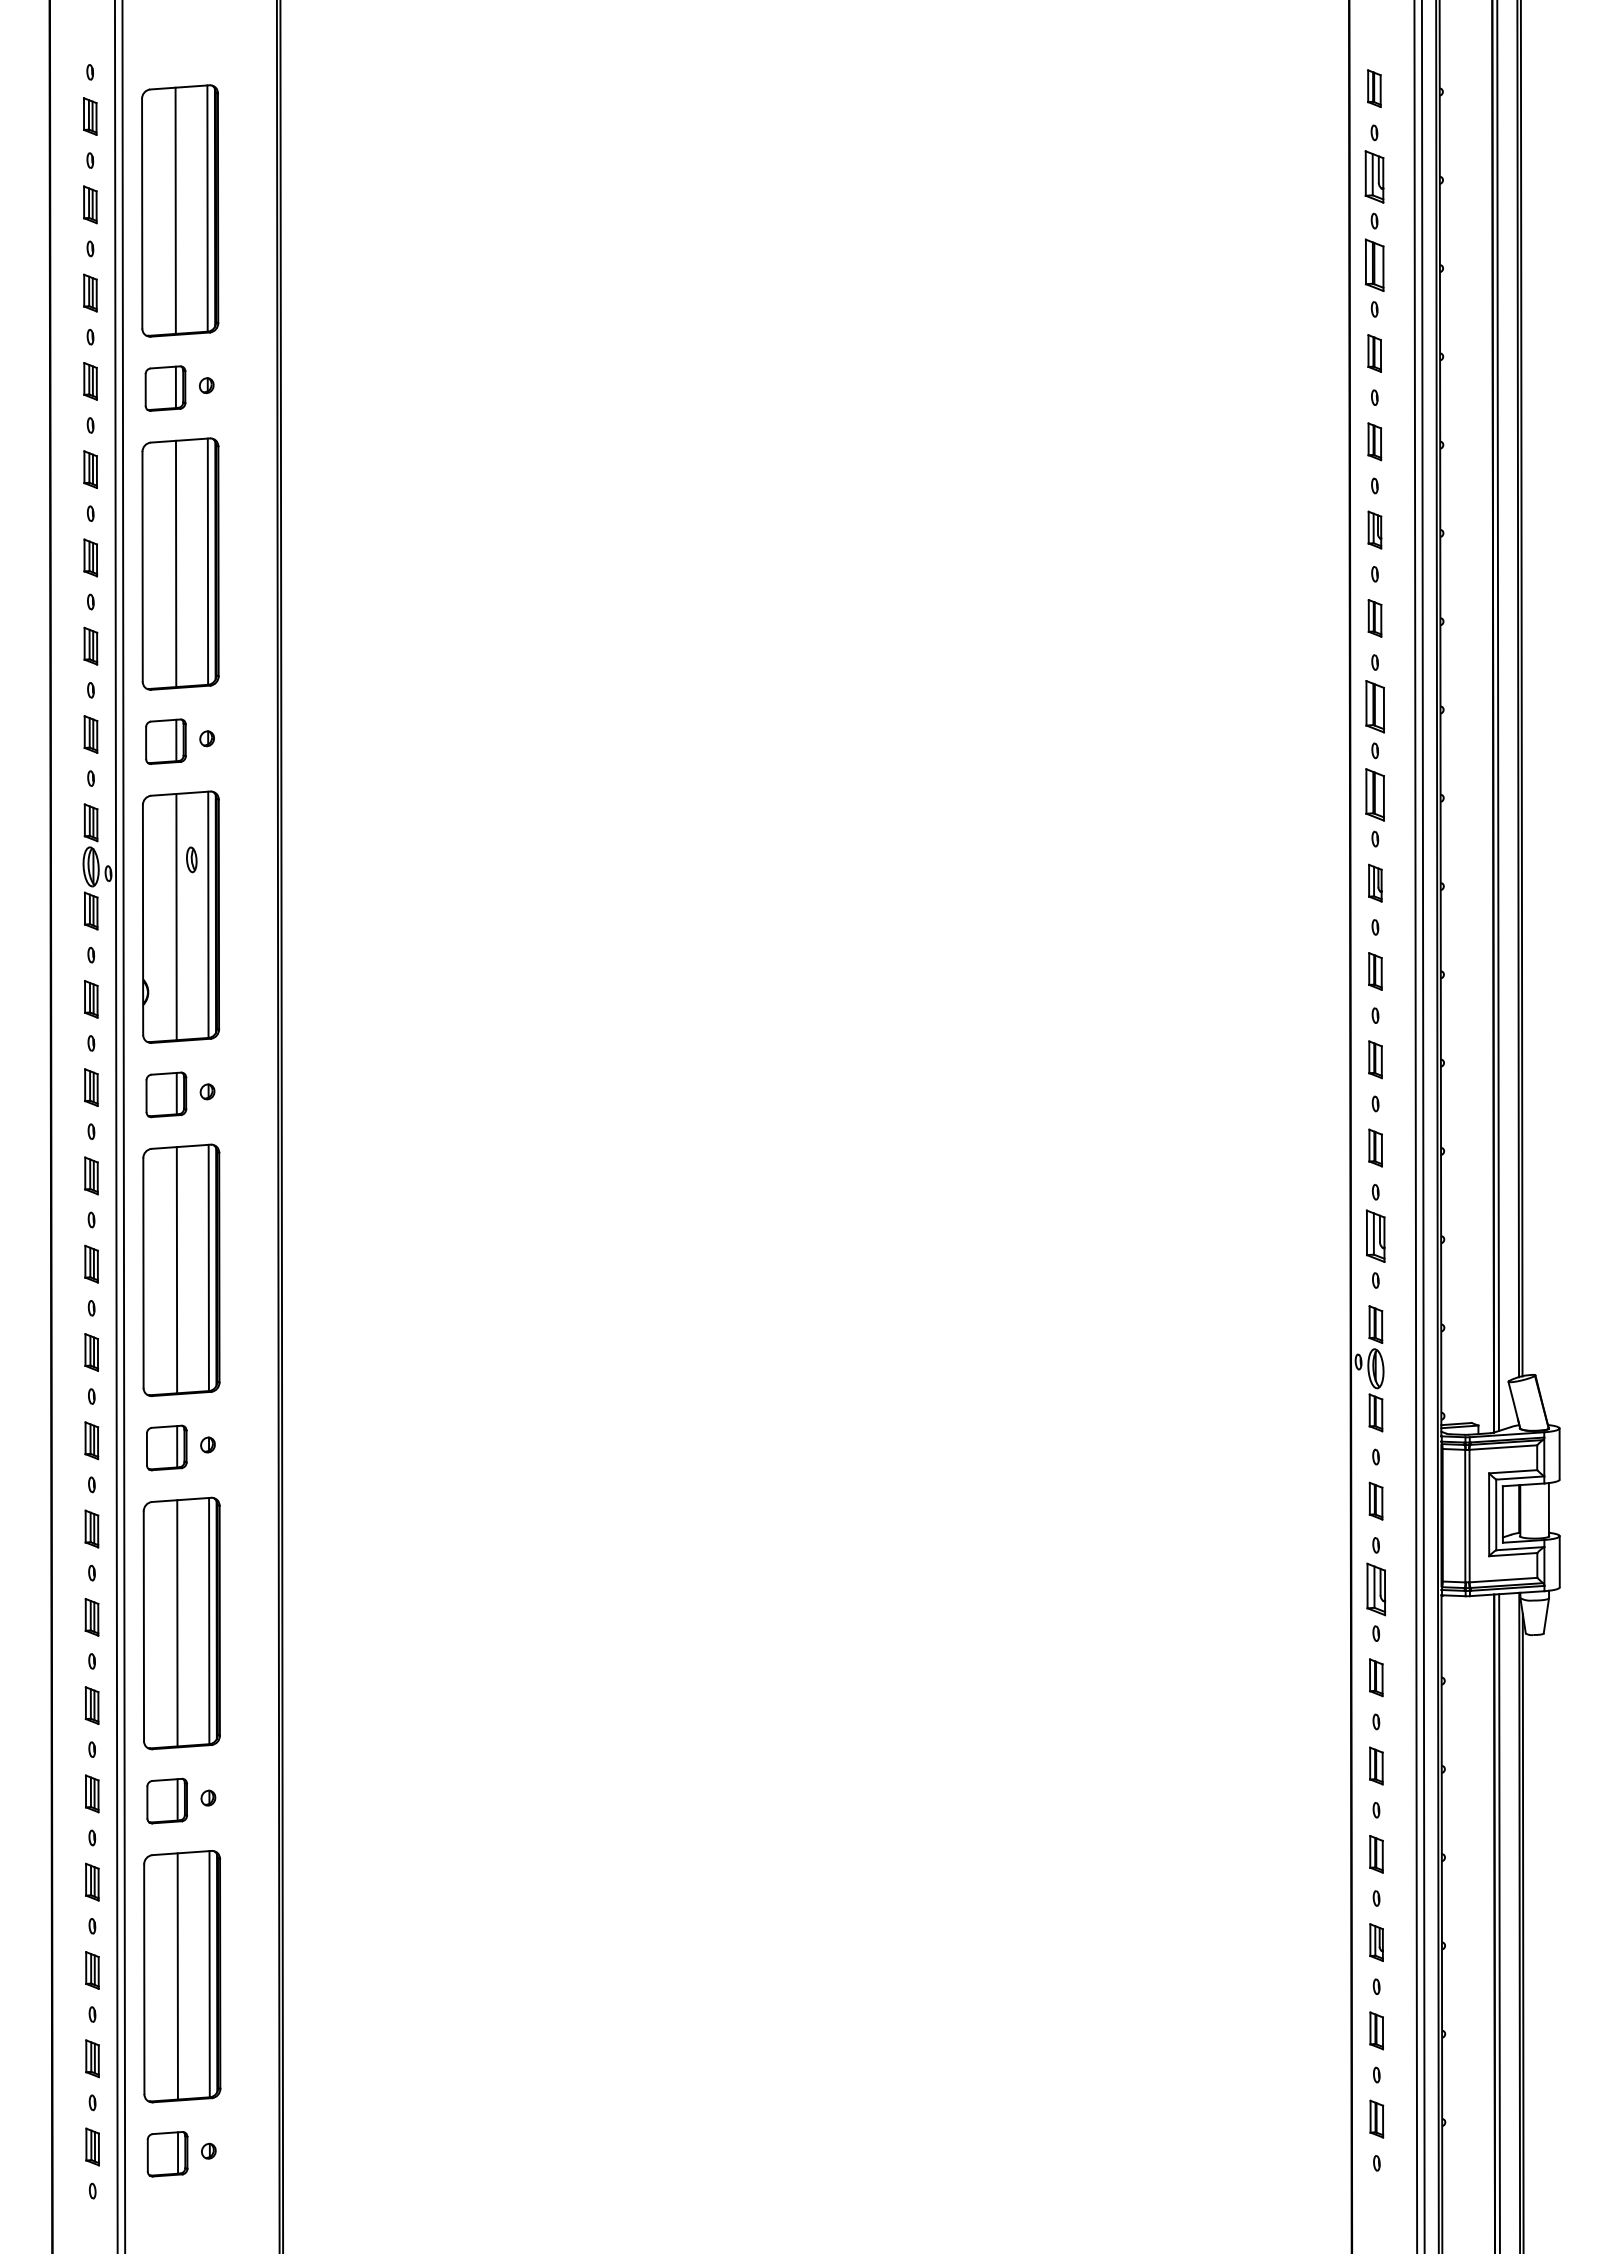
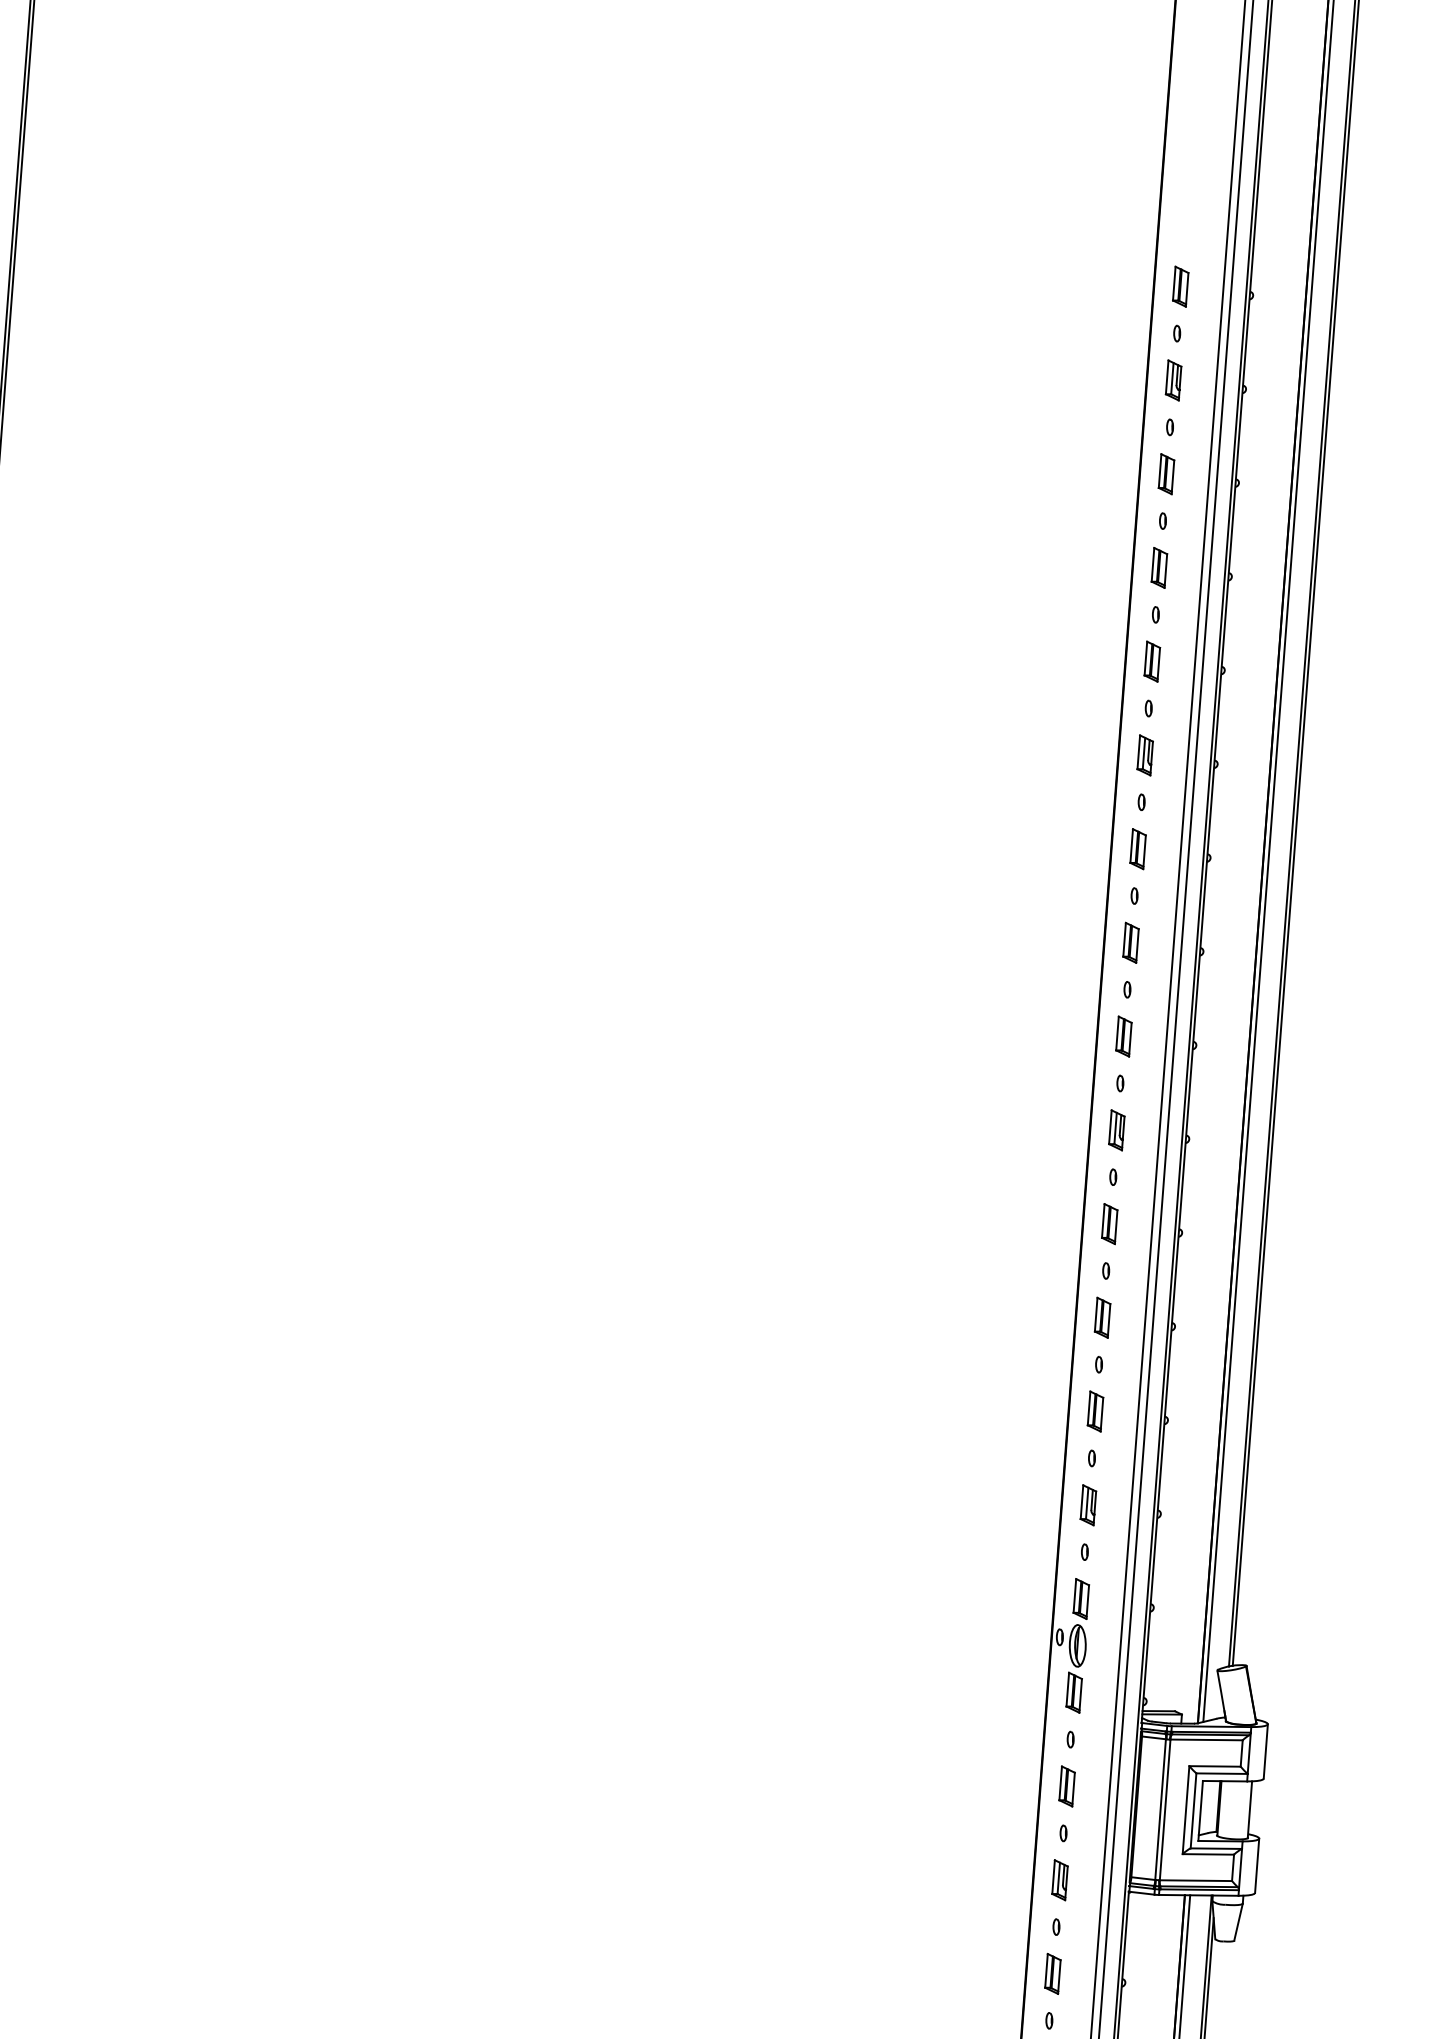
part: (1374, 176) -> (1173, 379), size x0.71
part: (1374, 264) -> (1166, 473), size x0.71
part: (1374, 706) -> (1130, 942), size x0.71
part: (1375, 794) -> (1124, 1036), size x0.71
part: (1375, 1236) -> (1088, 1505), size x0.71
part: (1375, 1589) -> (1059, 1880), size x0.71

